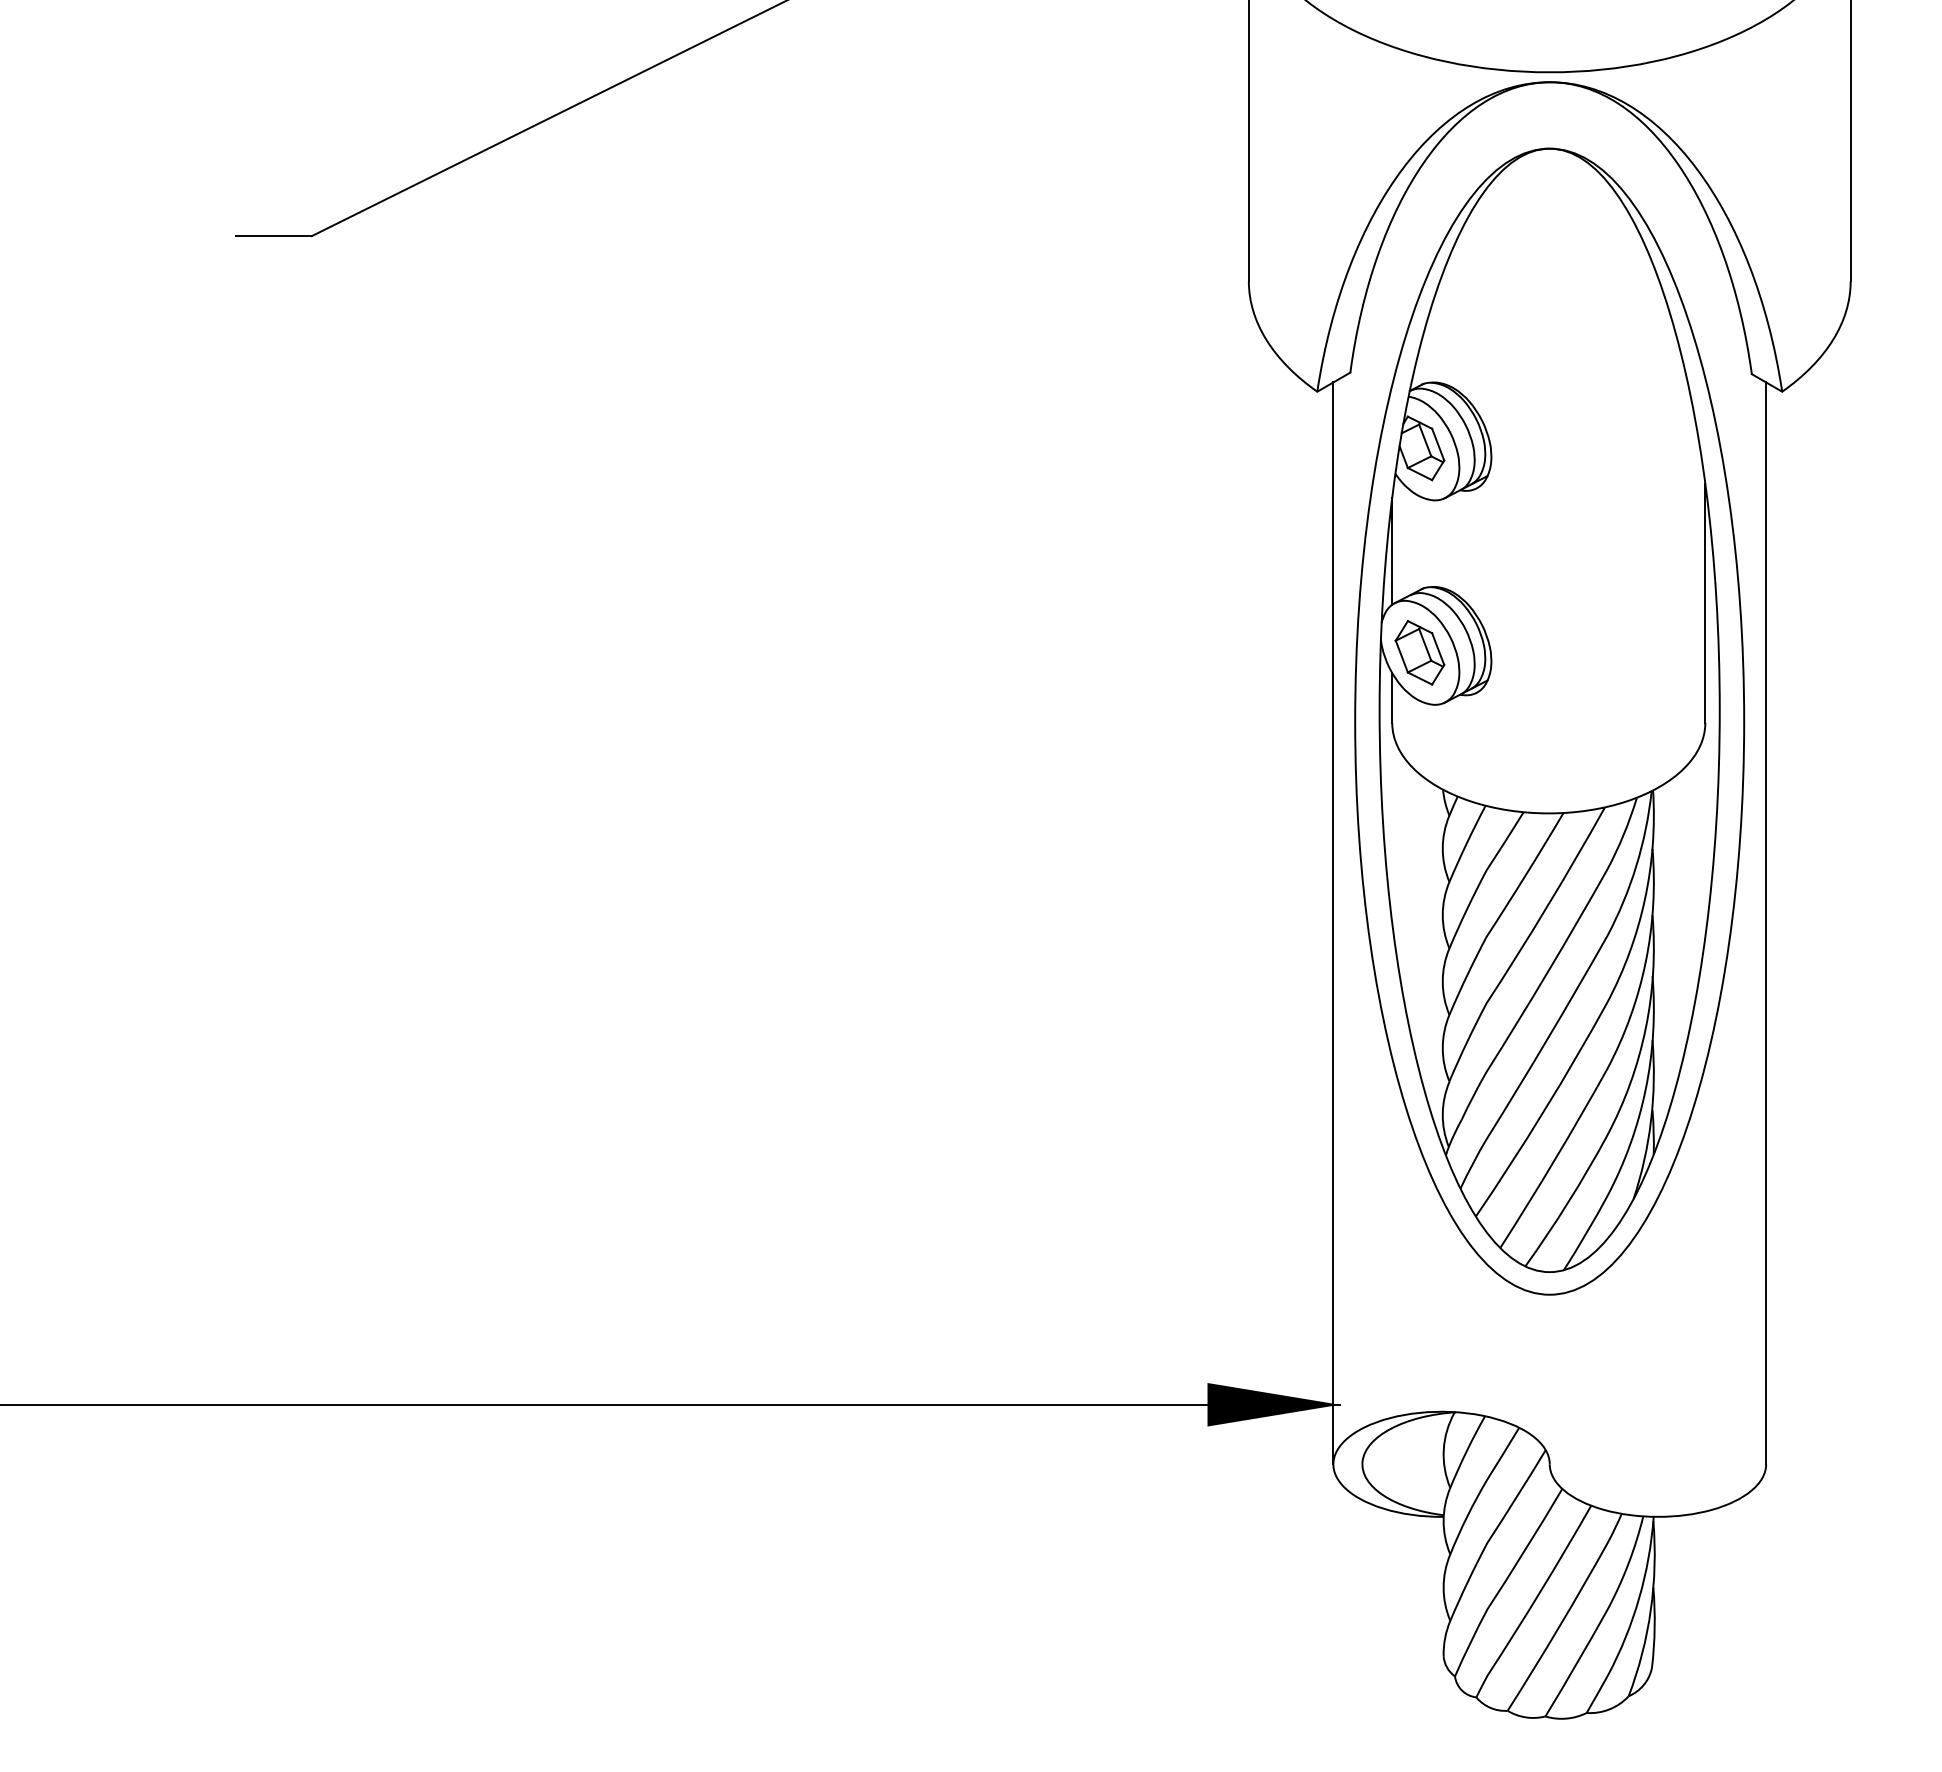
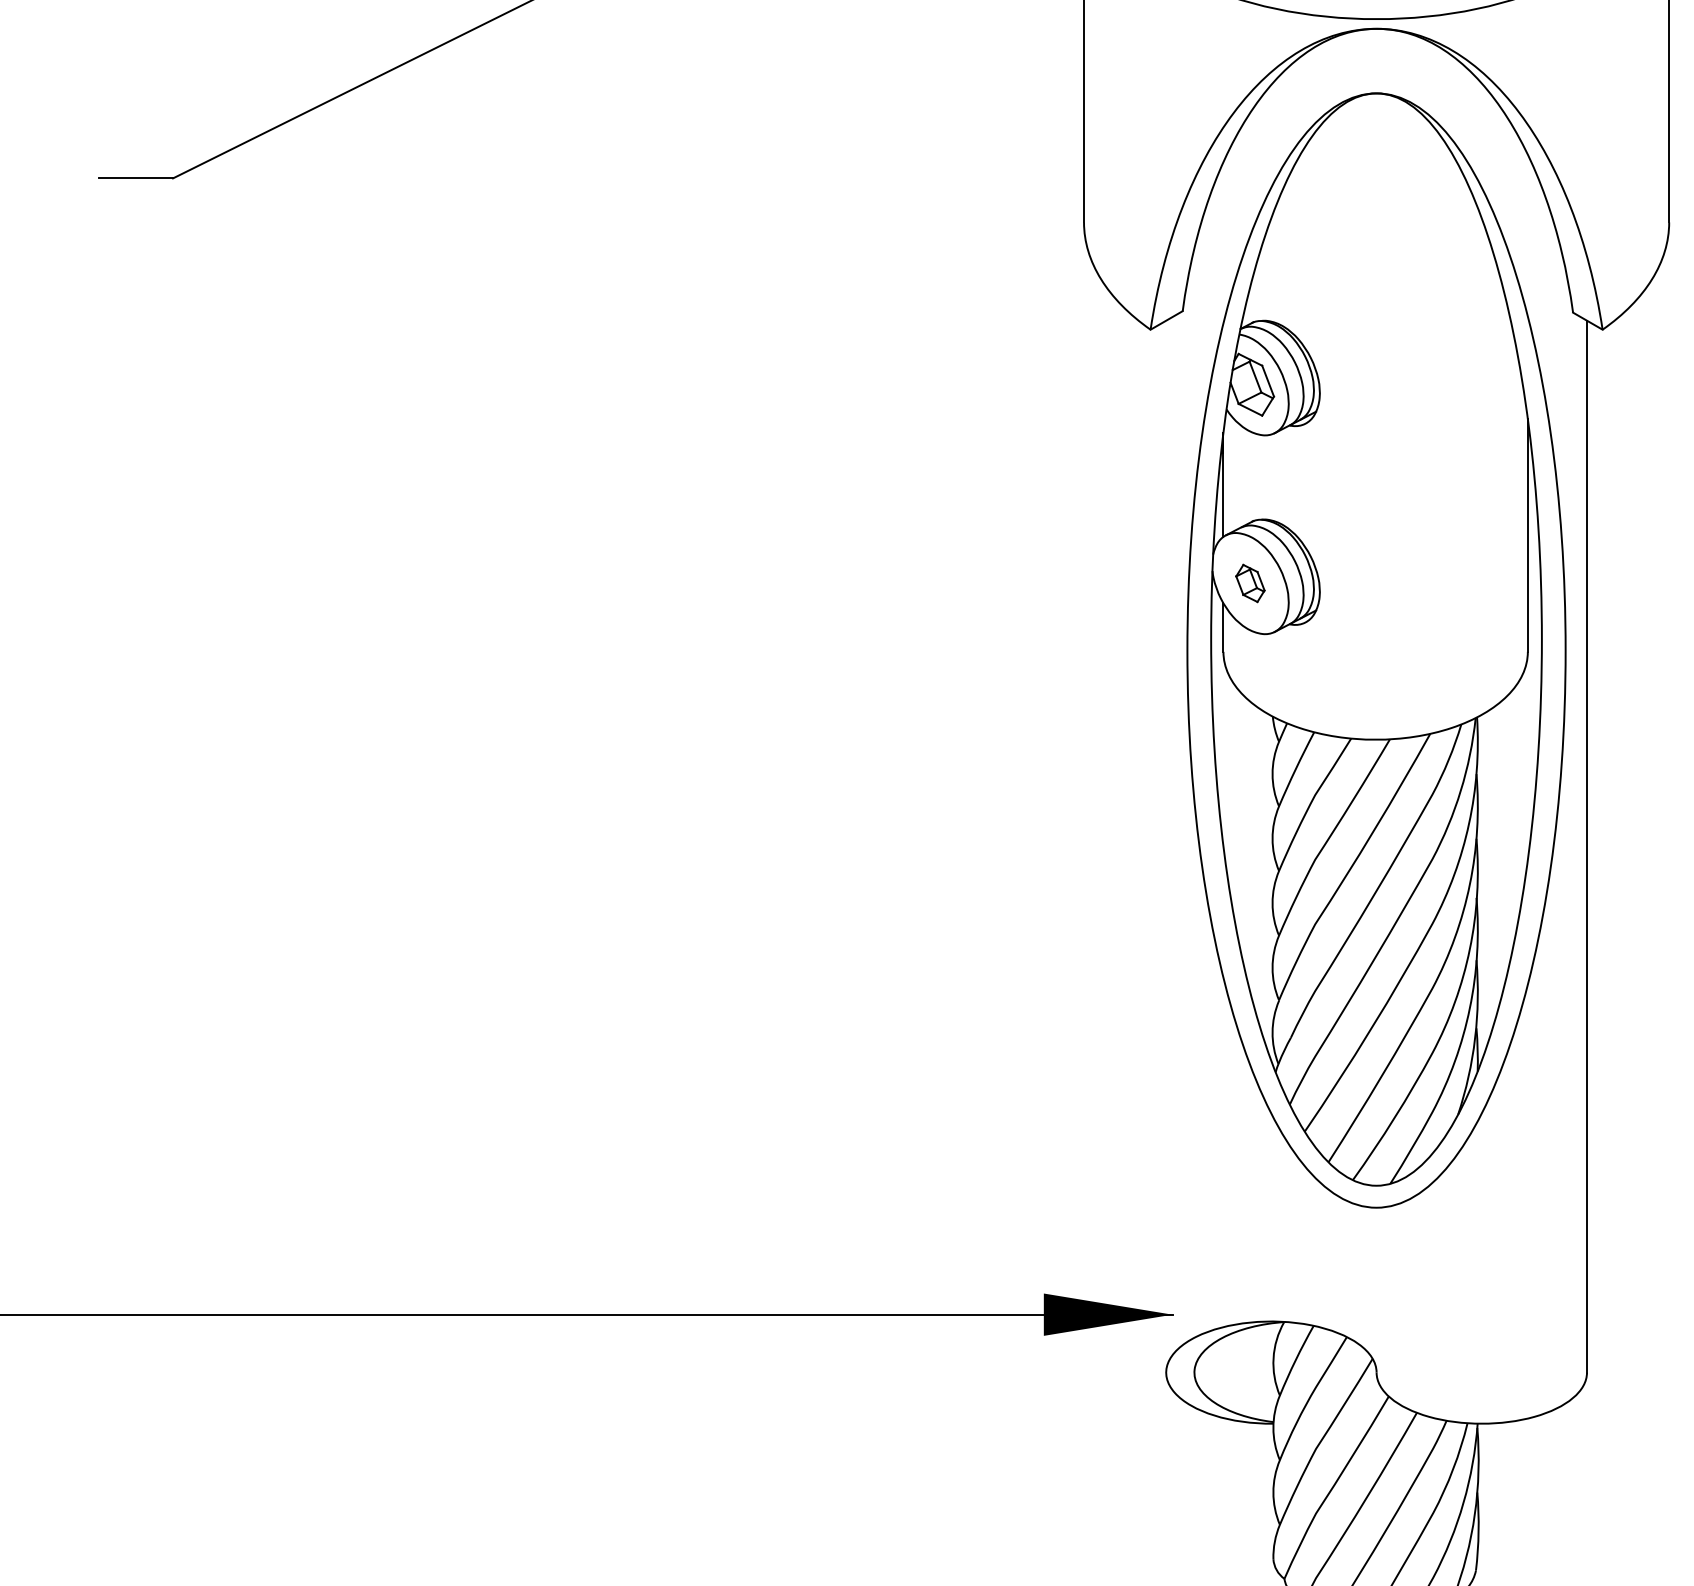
part: (1419, 652) -> (1249, 583), size x0.6
line: (1333, 923) -> (1166, 846), removed

